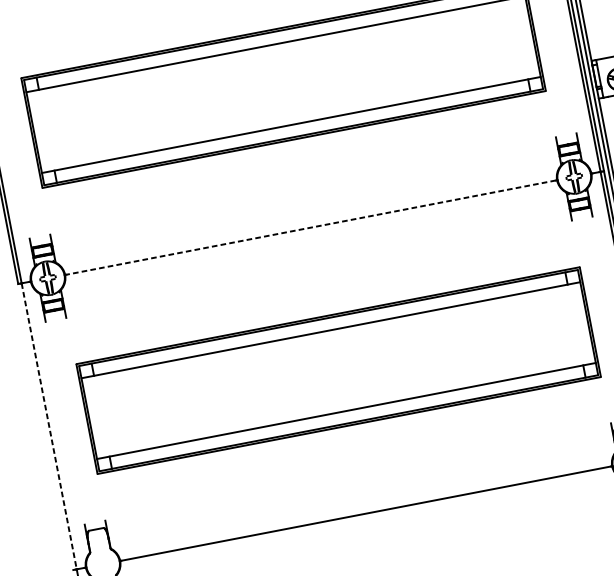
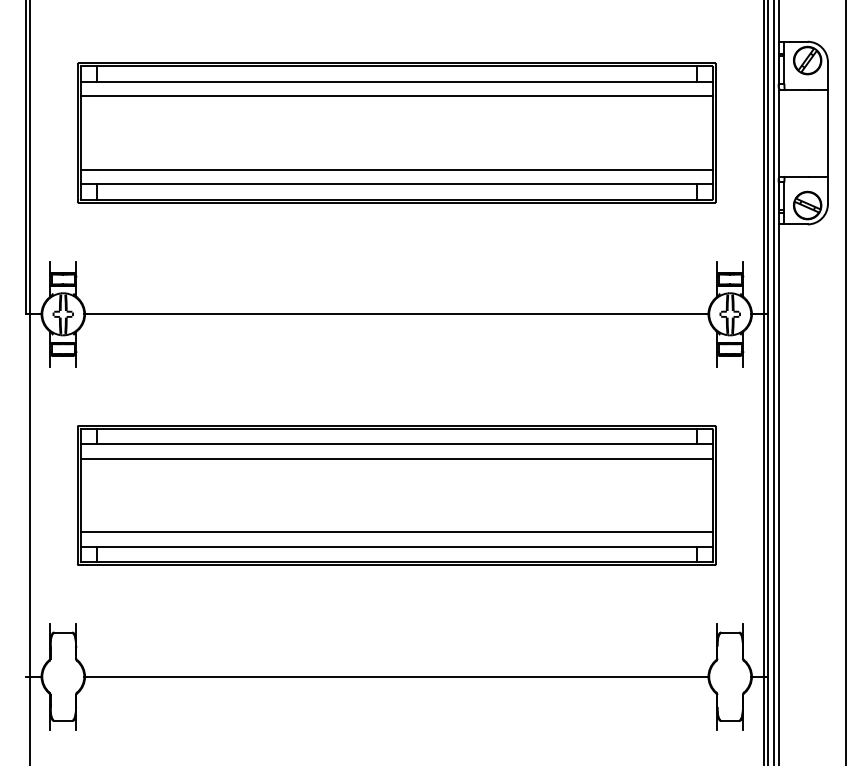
line: (277, 55) -> (396, 96), added
line: (288, 113) -> (396, 169), added
line: (310, 227) -> (396, 314), dashed -> solid
line: (332, 341) -> (396, 458), added
line: (344, 399) -> (396, 532), added
line: (48, 427) -> (29, 496), dashed -> solid

